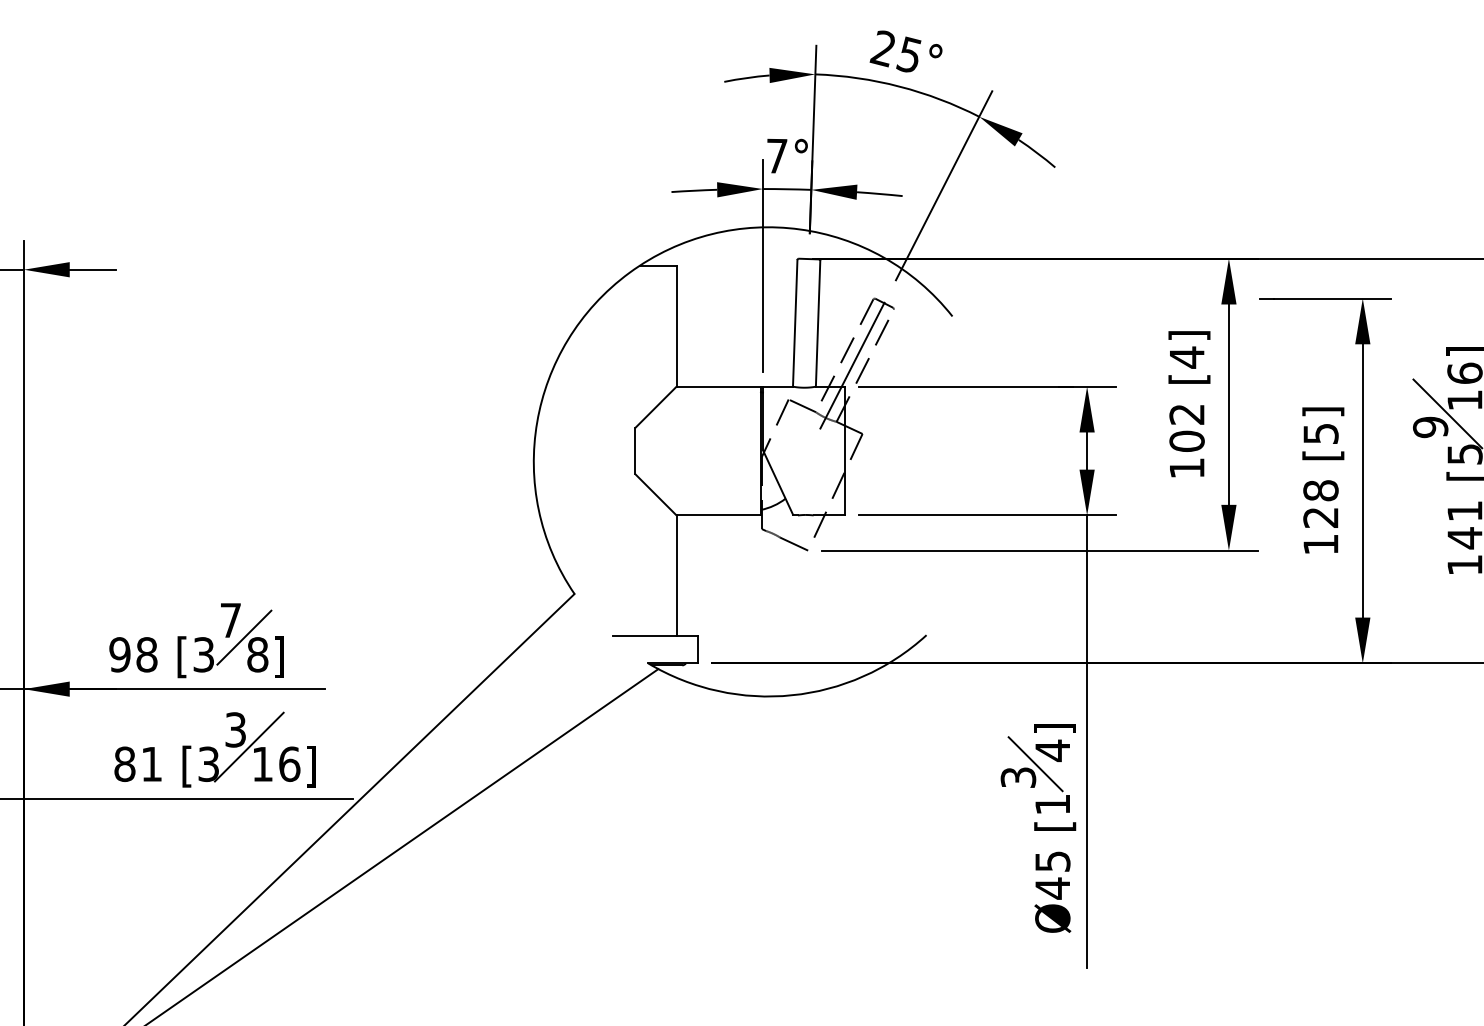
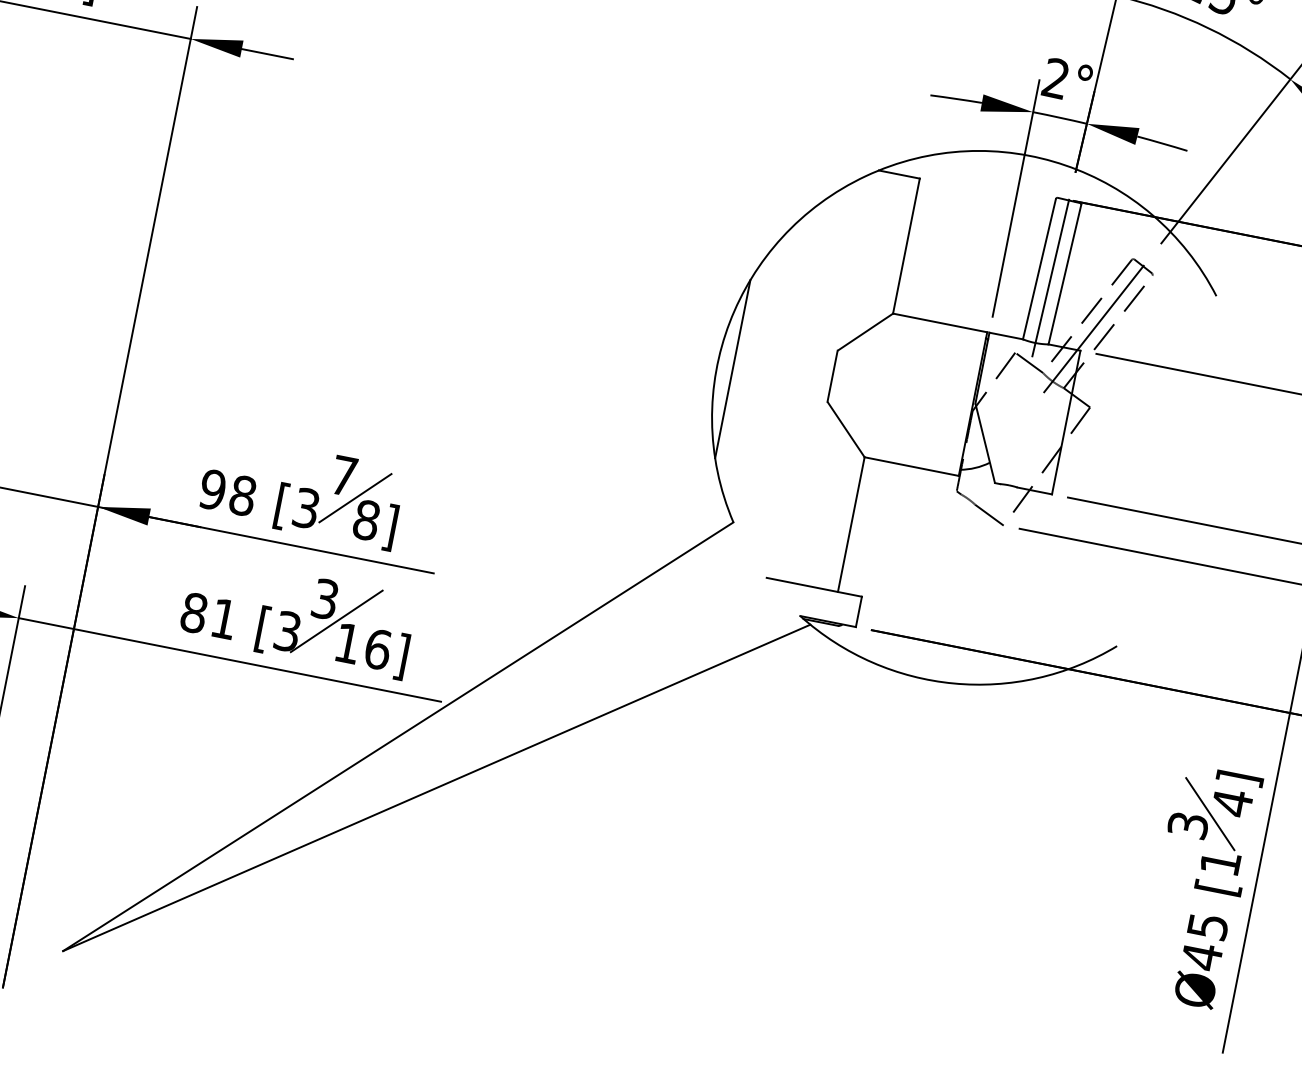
text: (776, 155) -> (1055, 77), 7° -> 2°
line: (806, 323) -> (1052, 271), added
line: (547, 461) -> (732, 368), added

